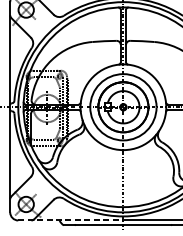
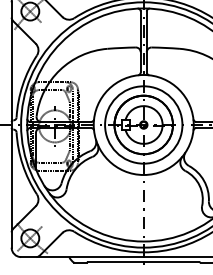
line: (70, 220) -> (82, 257), dashed -> solid

